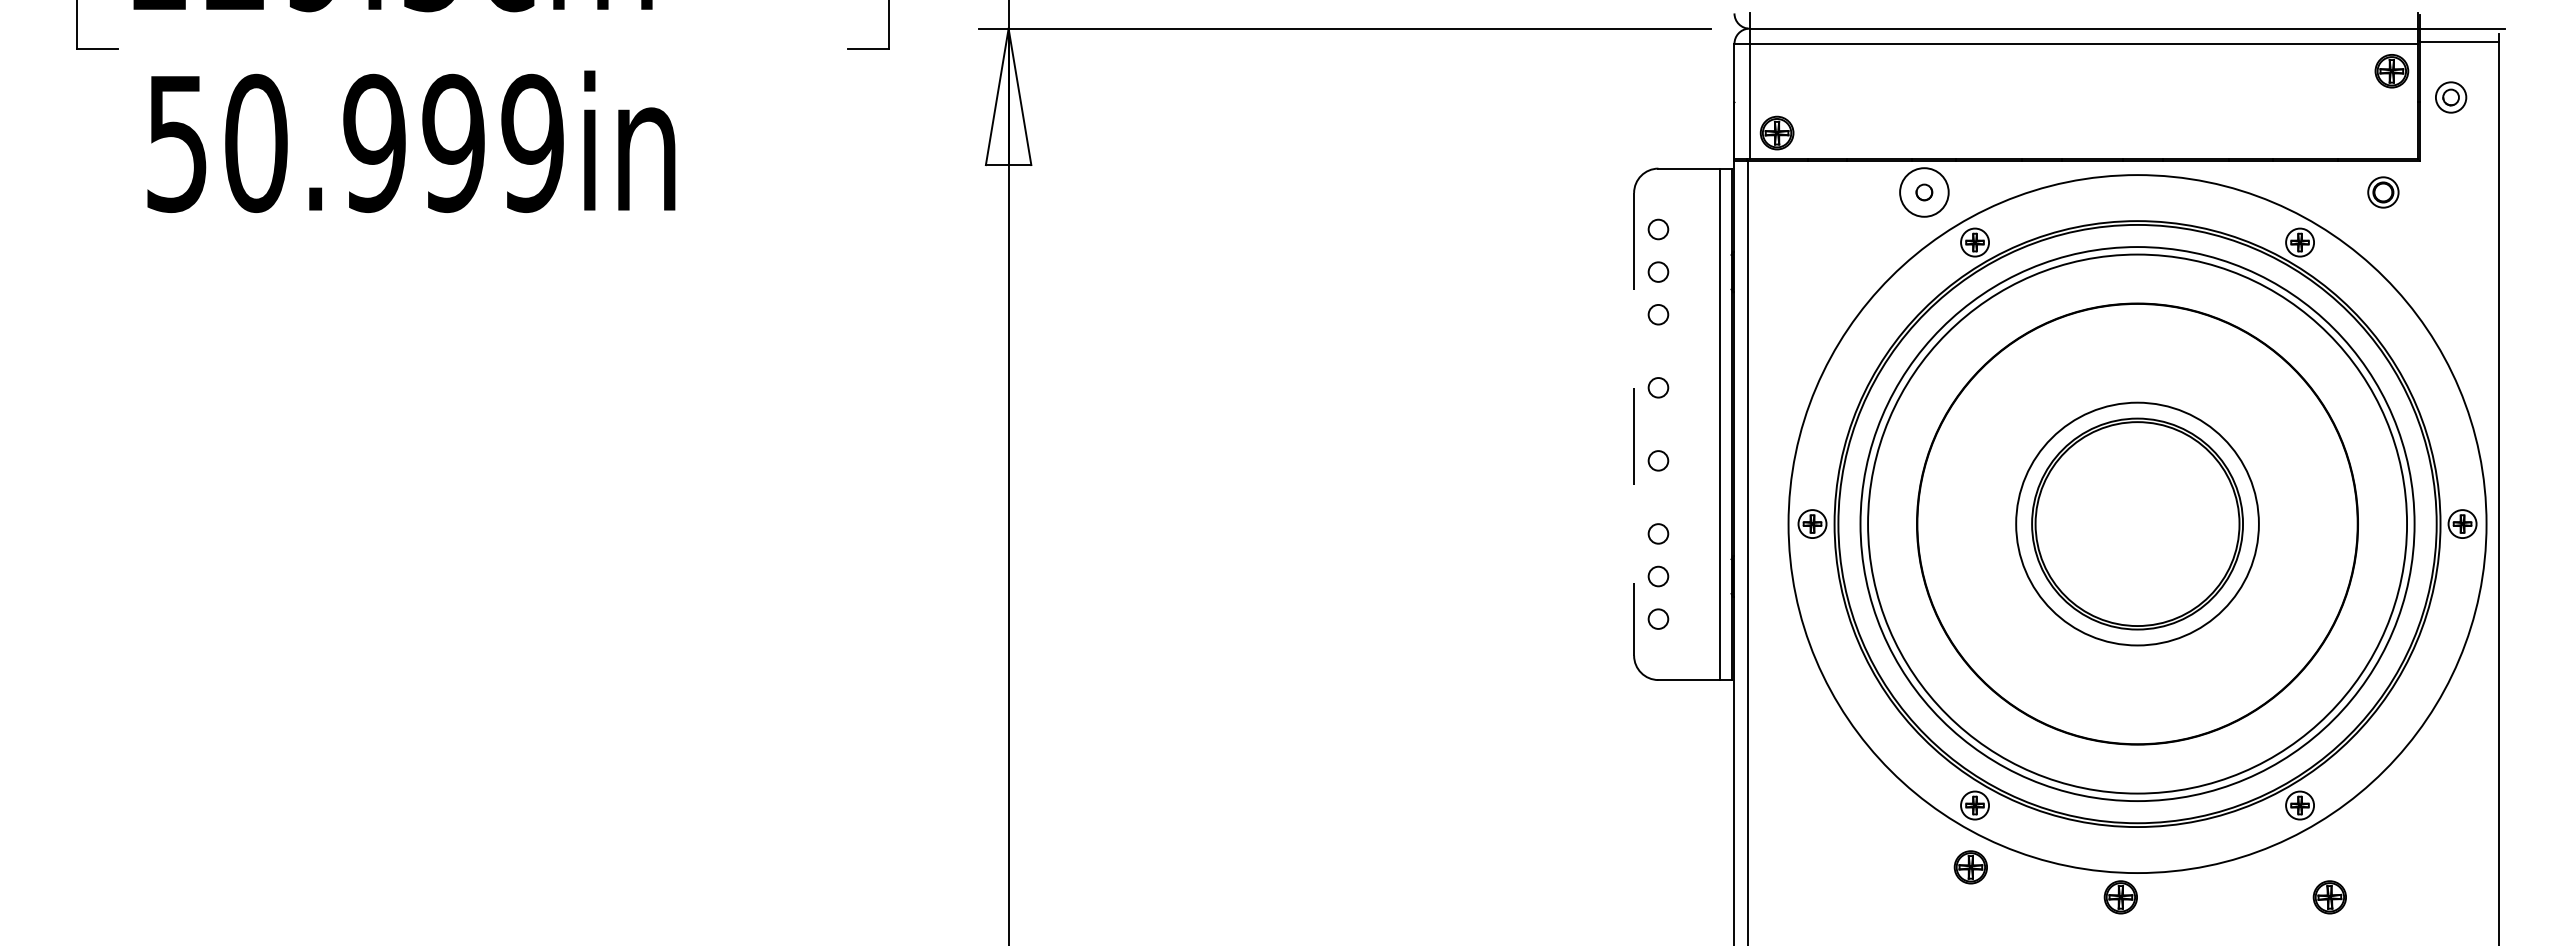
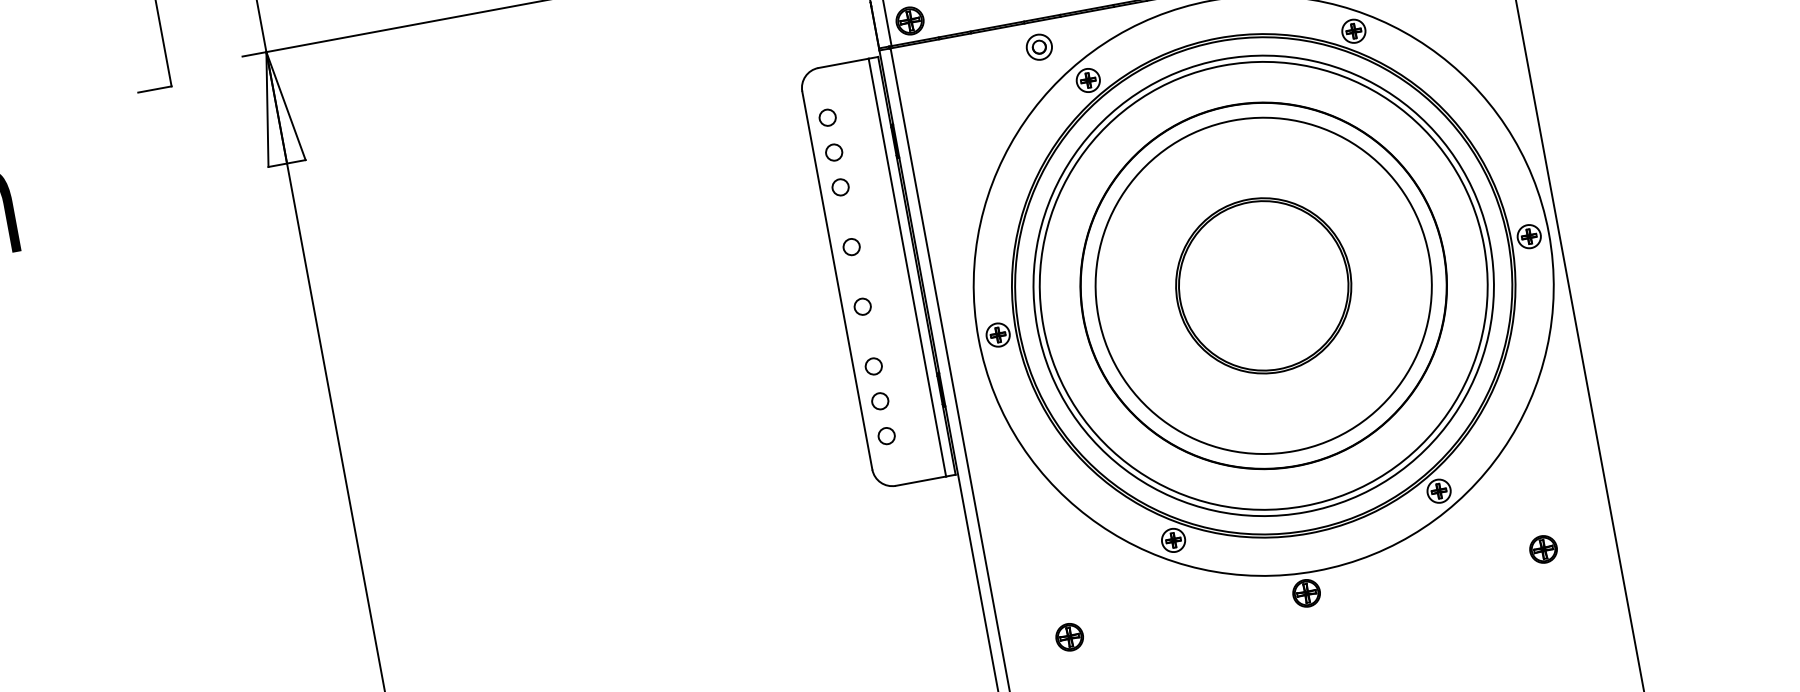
circle: (1924, 192) -> (1039, 47), size x0.62
line: (1634, 424) -> (837, 280), dashed -> solid
circle: (2137, 523) -> (1263, 285), size x1.67
part: (1970, 867) -> (1069, 637), moved
part: (2329, 897) -> (1543, 549), moved

